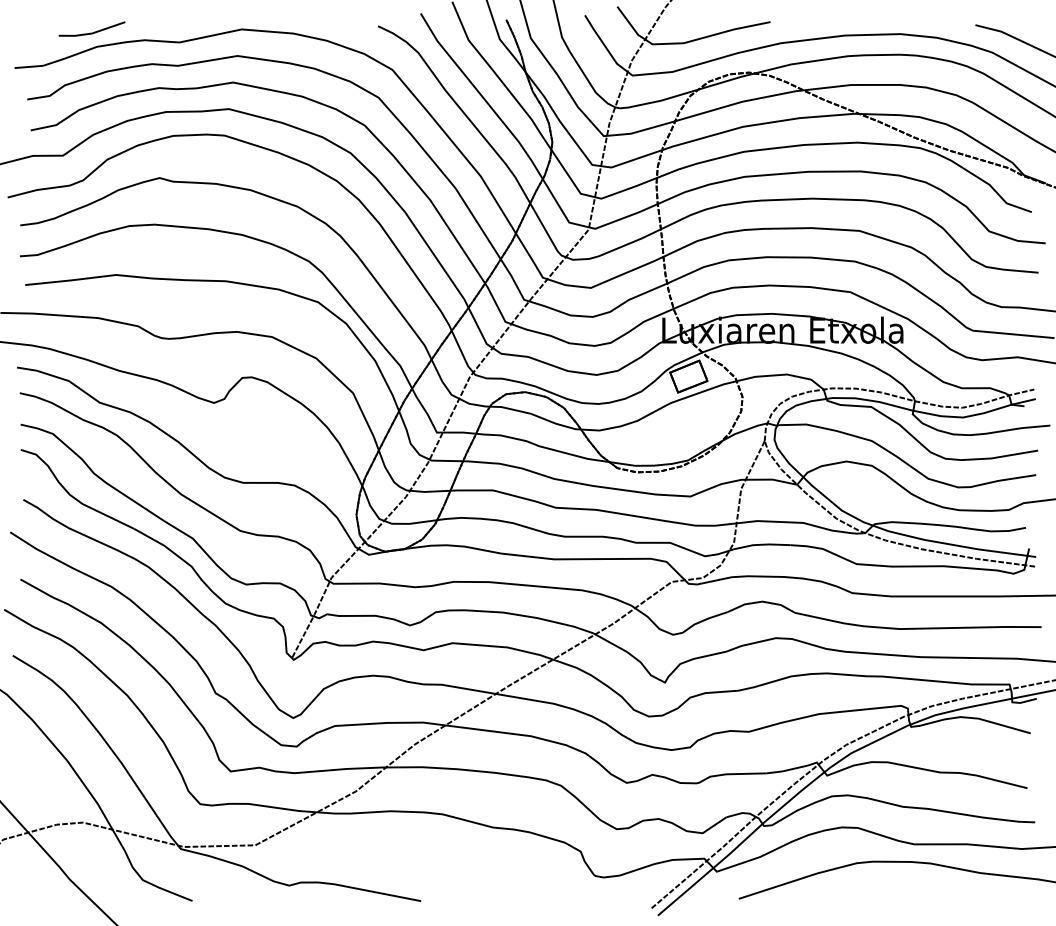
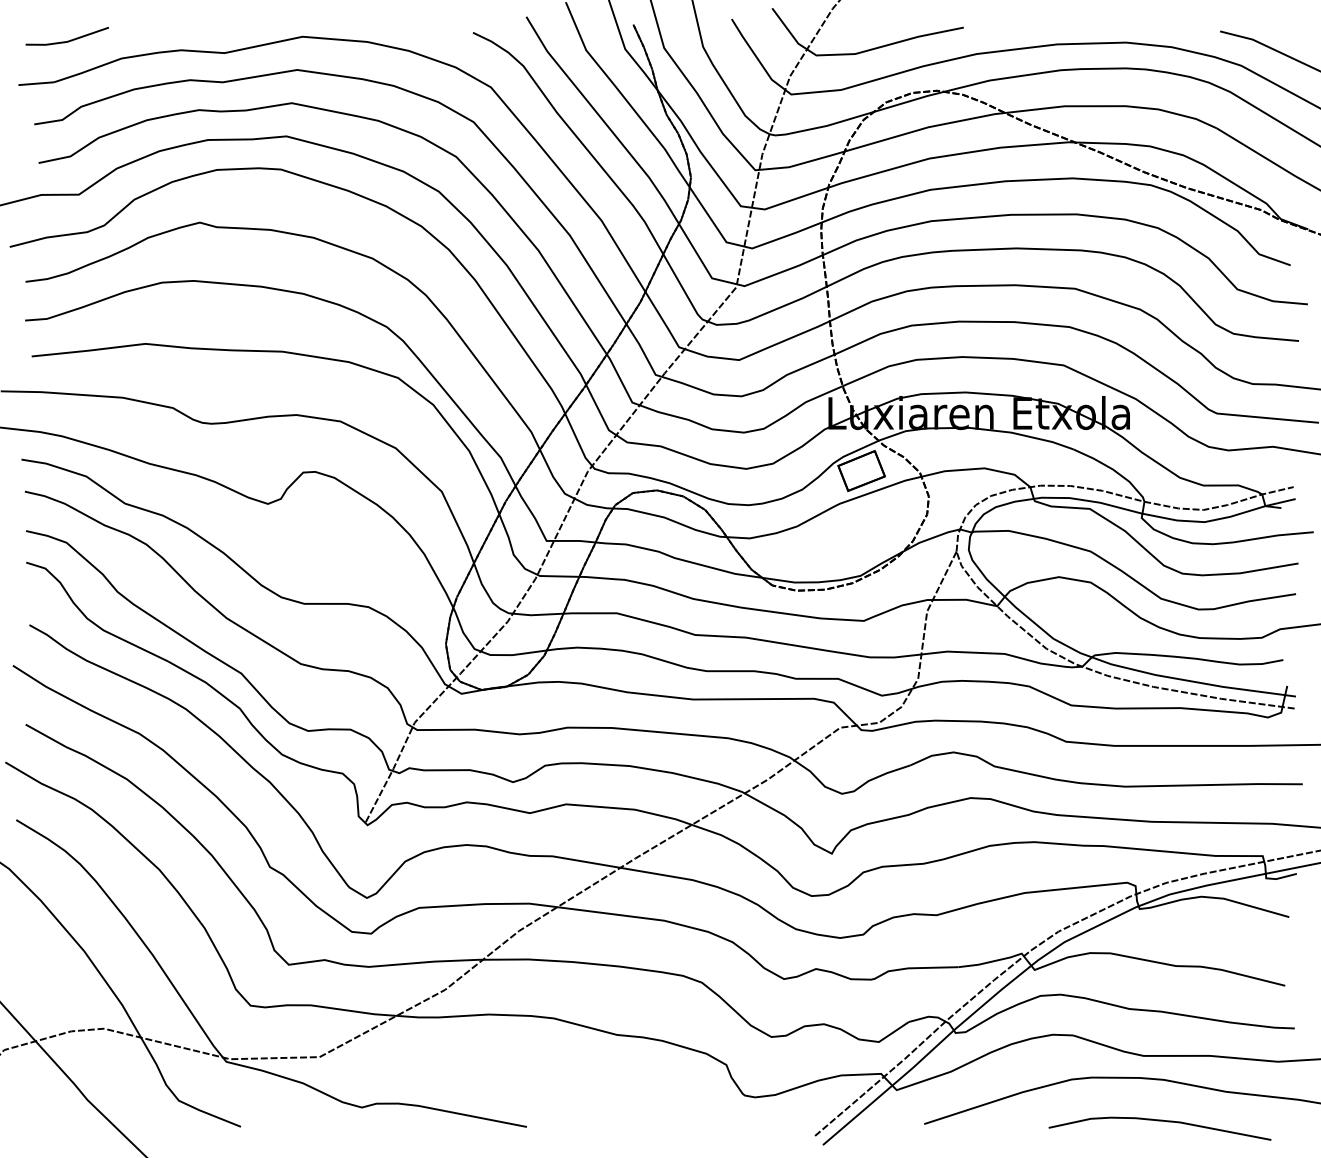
line: (92, 32) -> (67, 40), moved
curve: (927, 896) -> (1159, 1121), added

